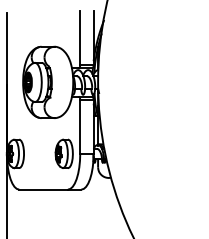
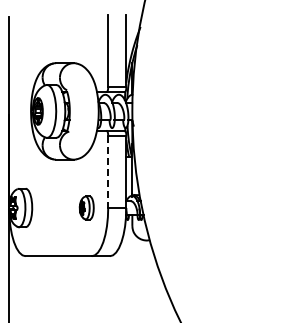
line: (80, 127) -> (108, 172), solid -> dashed
part: (64, 153) -> (86, 207), size x0.6

